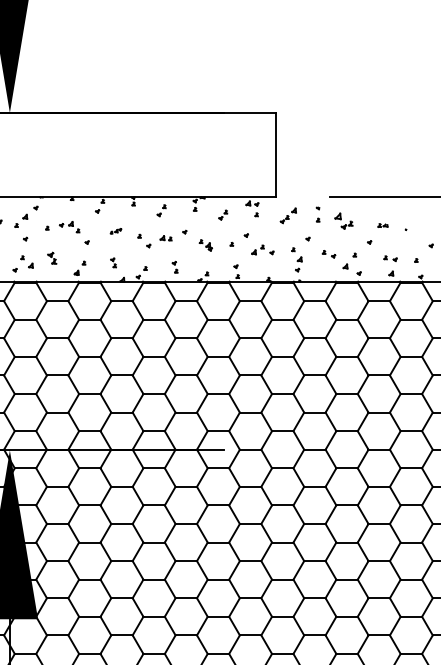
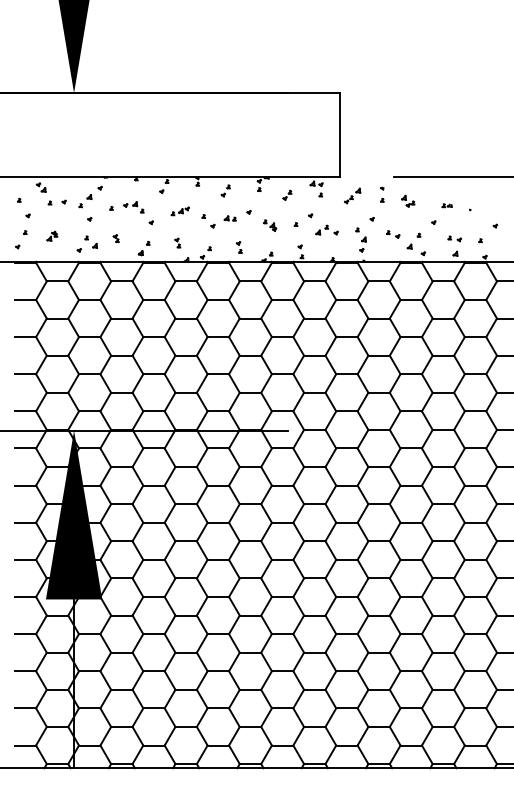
part: (344, 220) -> (408, 200), size x0.71
part: (115, 231) -> (179, 211), size x1.67
part: (51, 258) -> (115, 238), size x0.62

